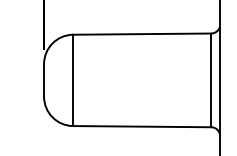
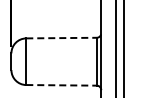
line: (144, 34) -> (62, 38), solid -> dashed
line: (144, 126) -> (62, 85), solid -> dashed

